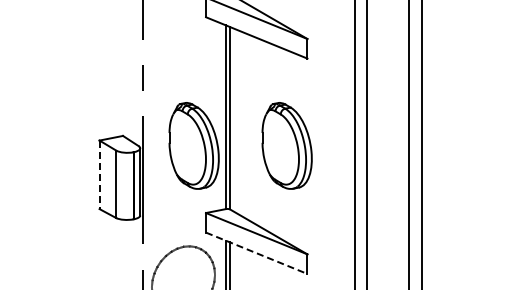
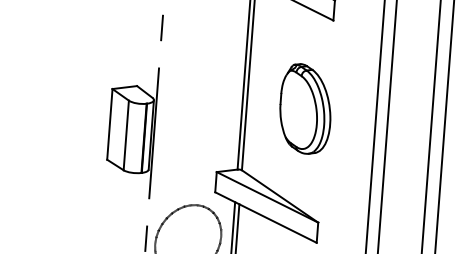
part: (193, 145) -> (209, 101), removed
line: (99, 175) -> (109, 125), dashed -> solid
line: (256, 253) -> (265, 217), dashed -> solid

